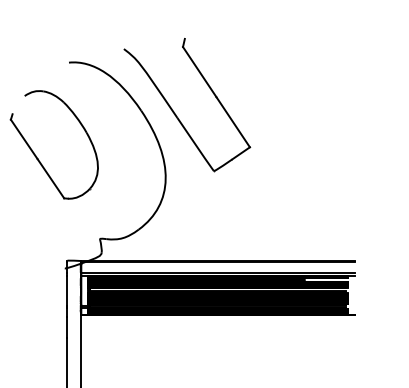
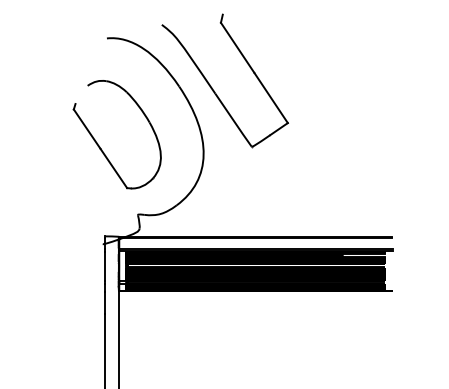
part: (37, 156) -> (100, 146), moved

